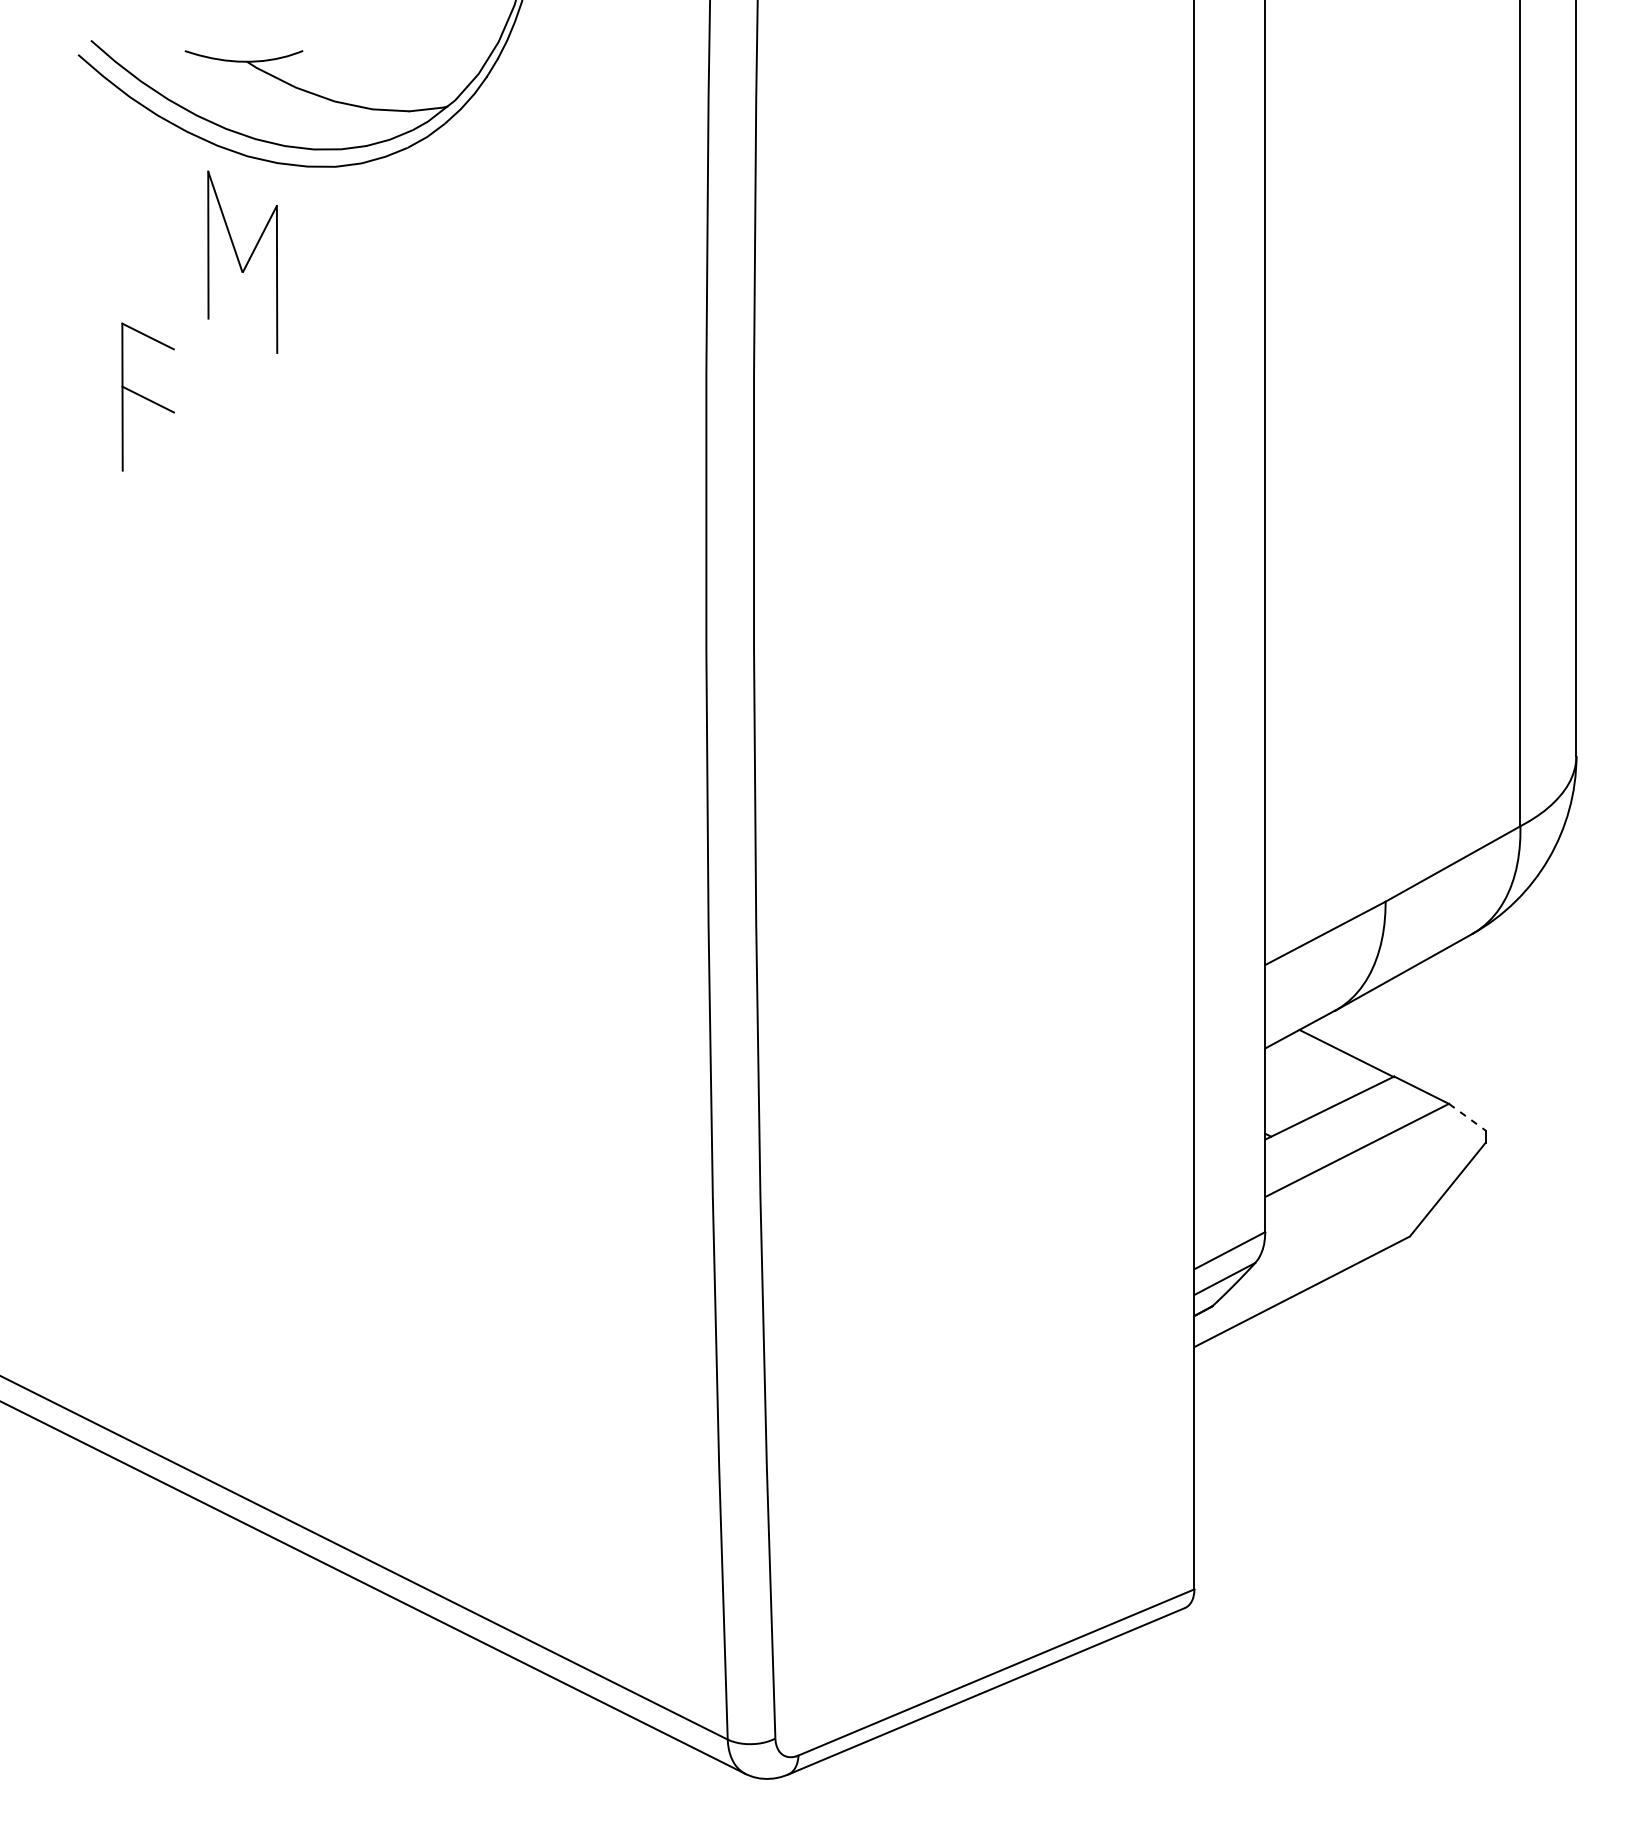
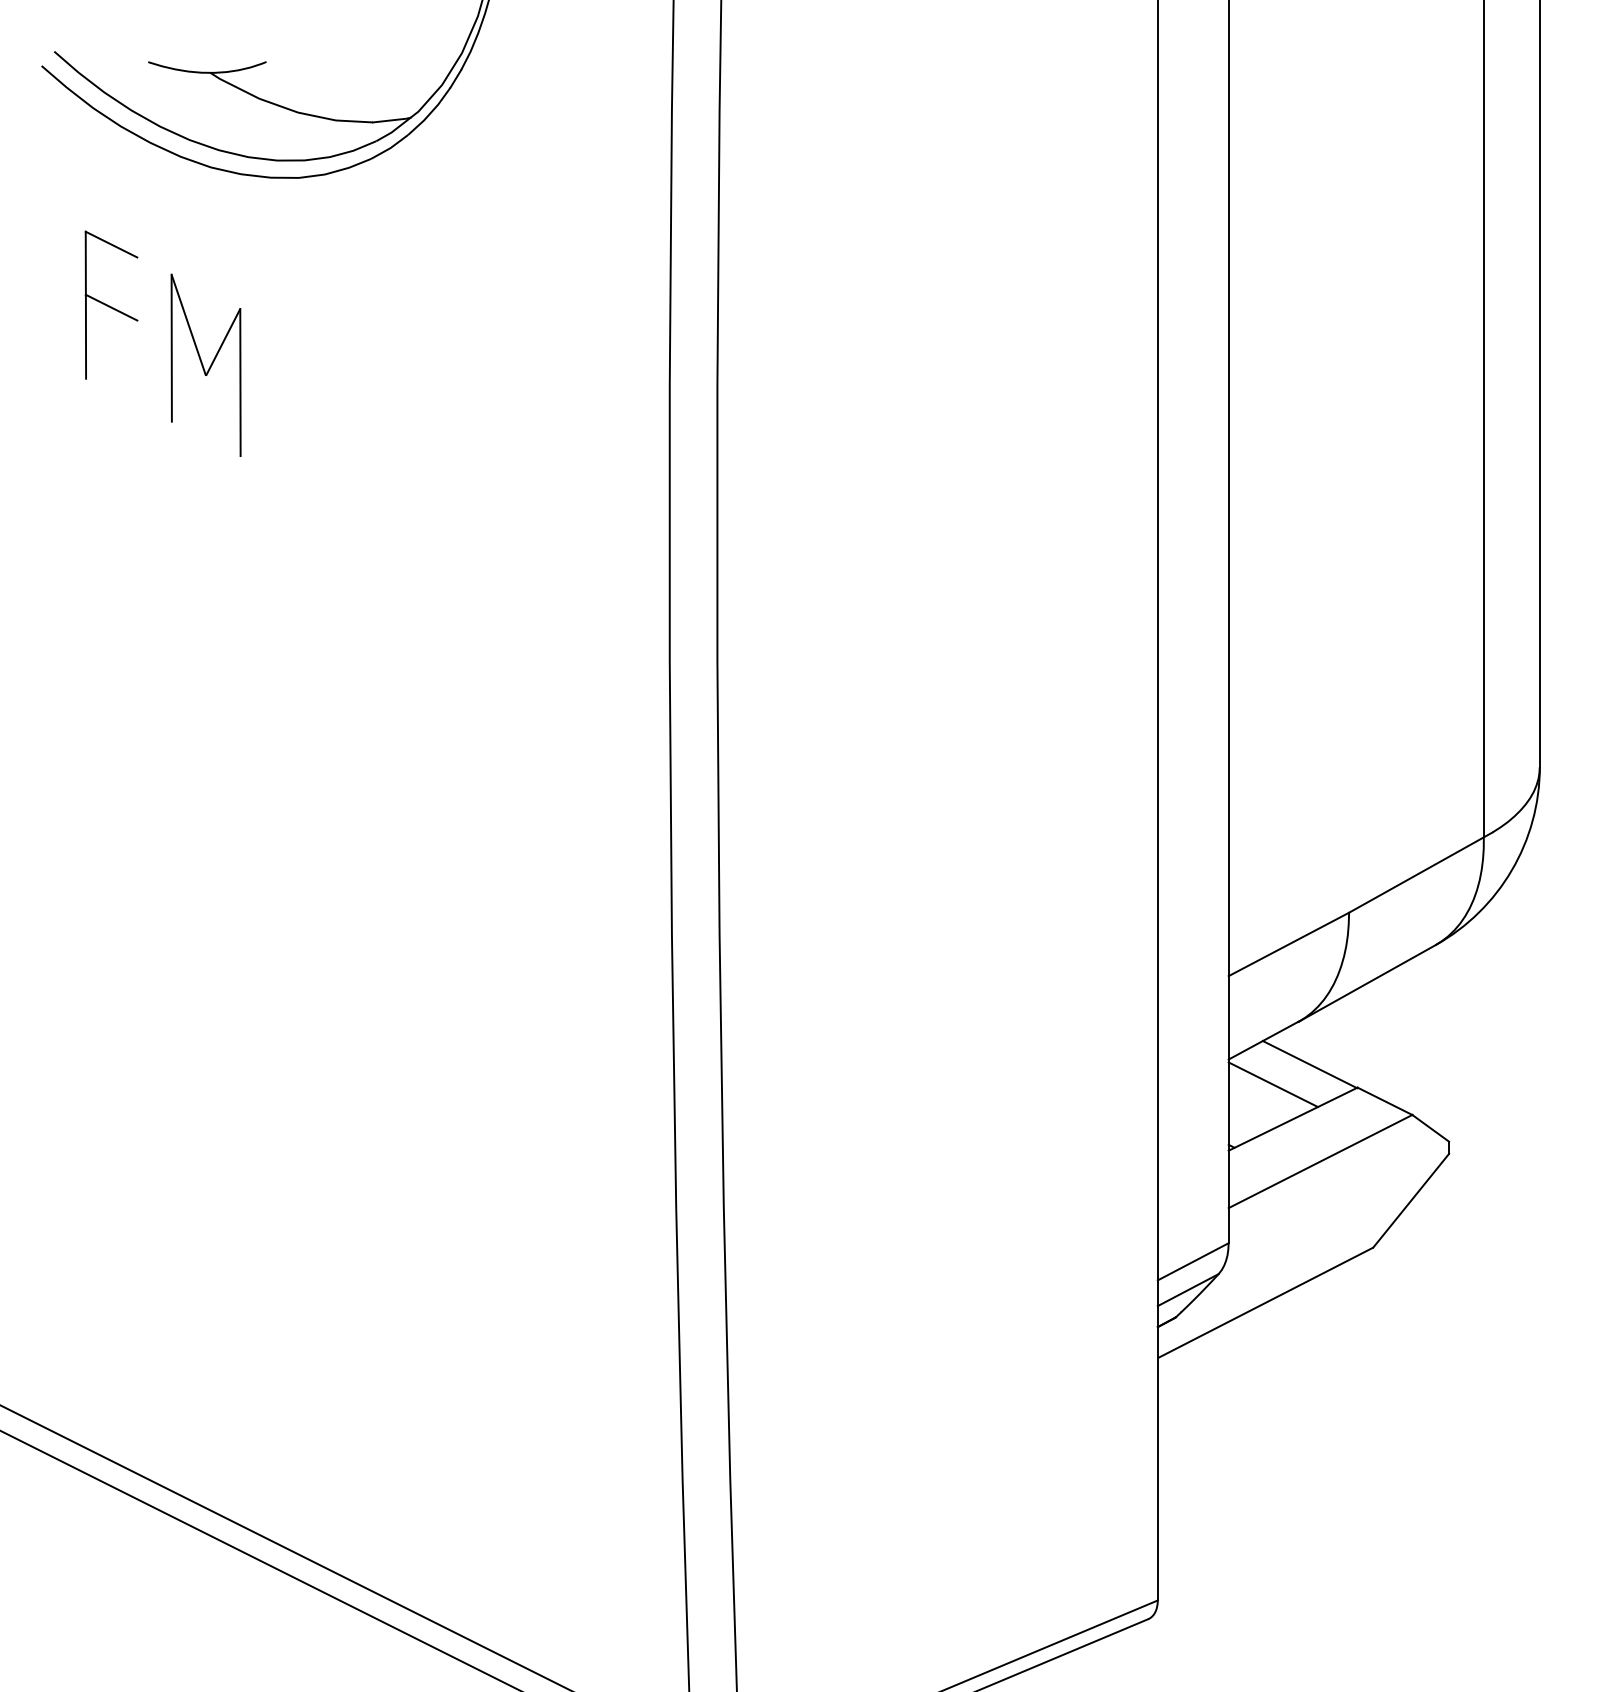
part: (242, 261) -> (205, 364), moved
part: (147, 396) -> (110, 304), moved
line: (1309, 1073) -> (1272, 1084), added
line: (1467, 1117) -> (1430, 1128), dashed -> solid

